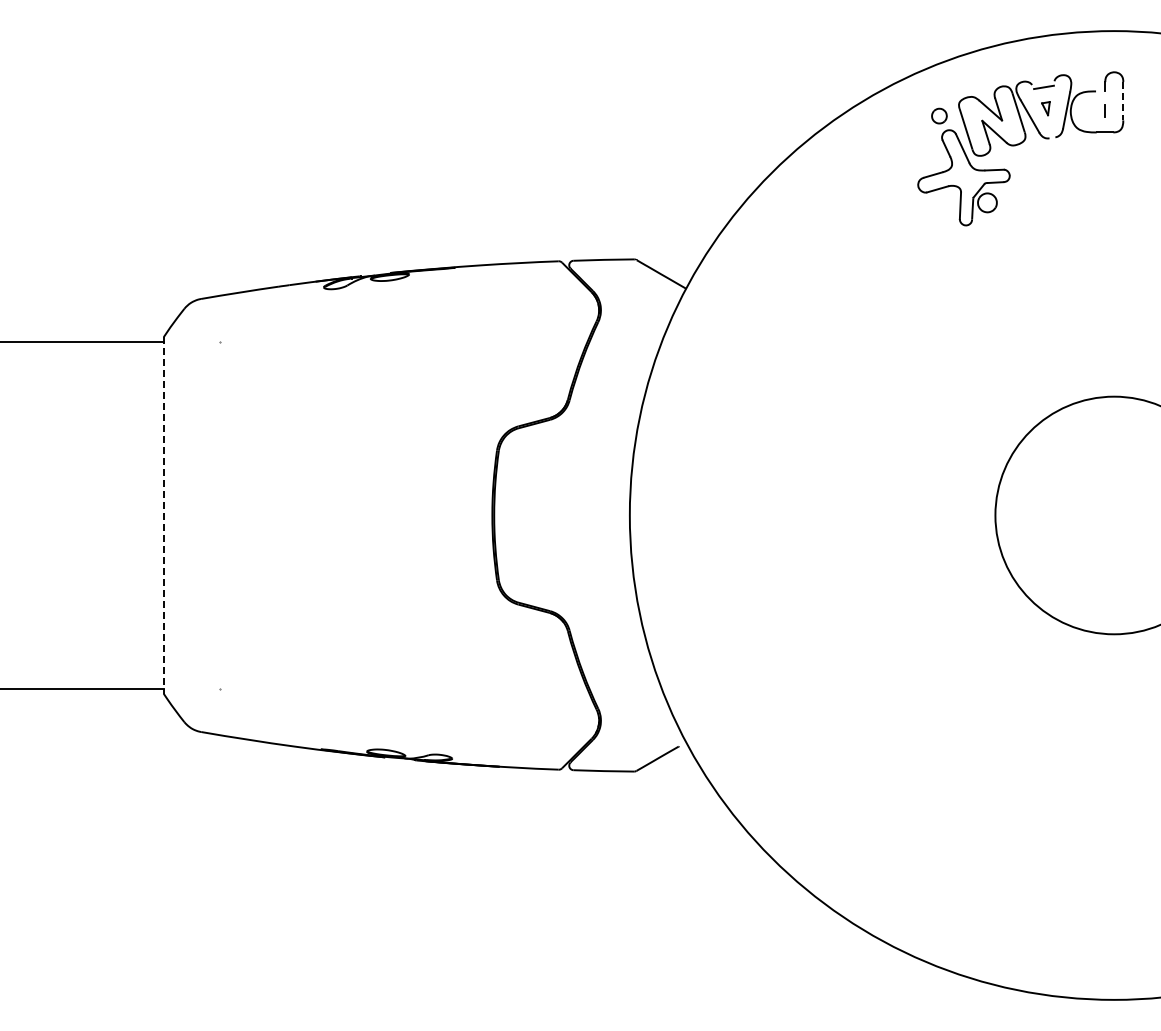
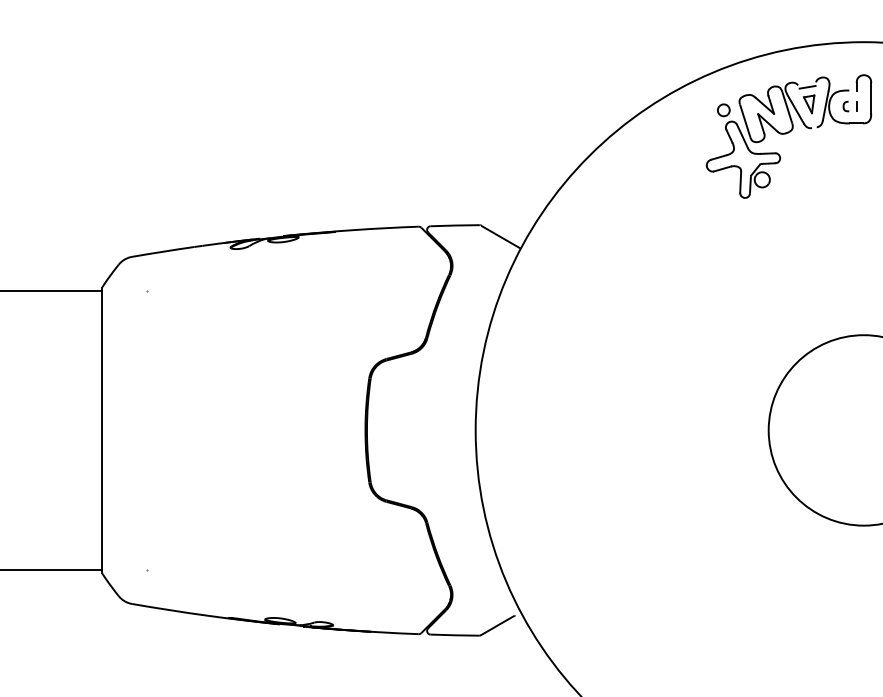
line: (1123, 101) -> (871, 98), dashed -> solid
part: (1045, 108) -> (808, 104), size x1.67
curve: (1089, 111) -> (844, 106), added
line: (163, 515) -> (101, 430), dashed -> solid

